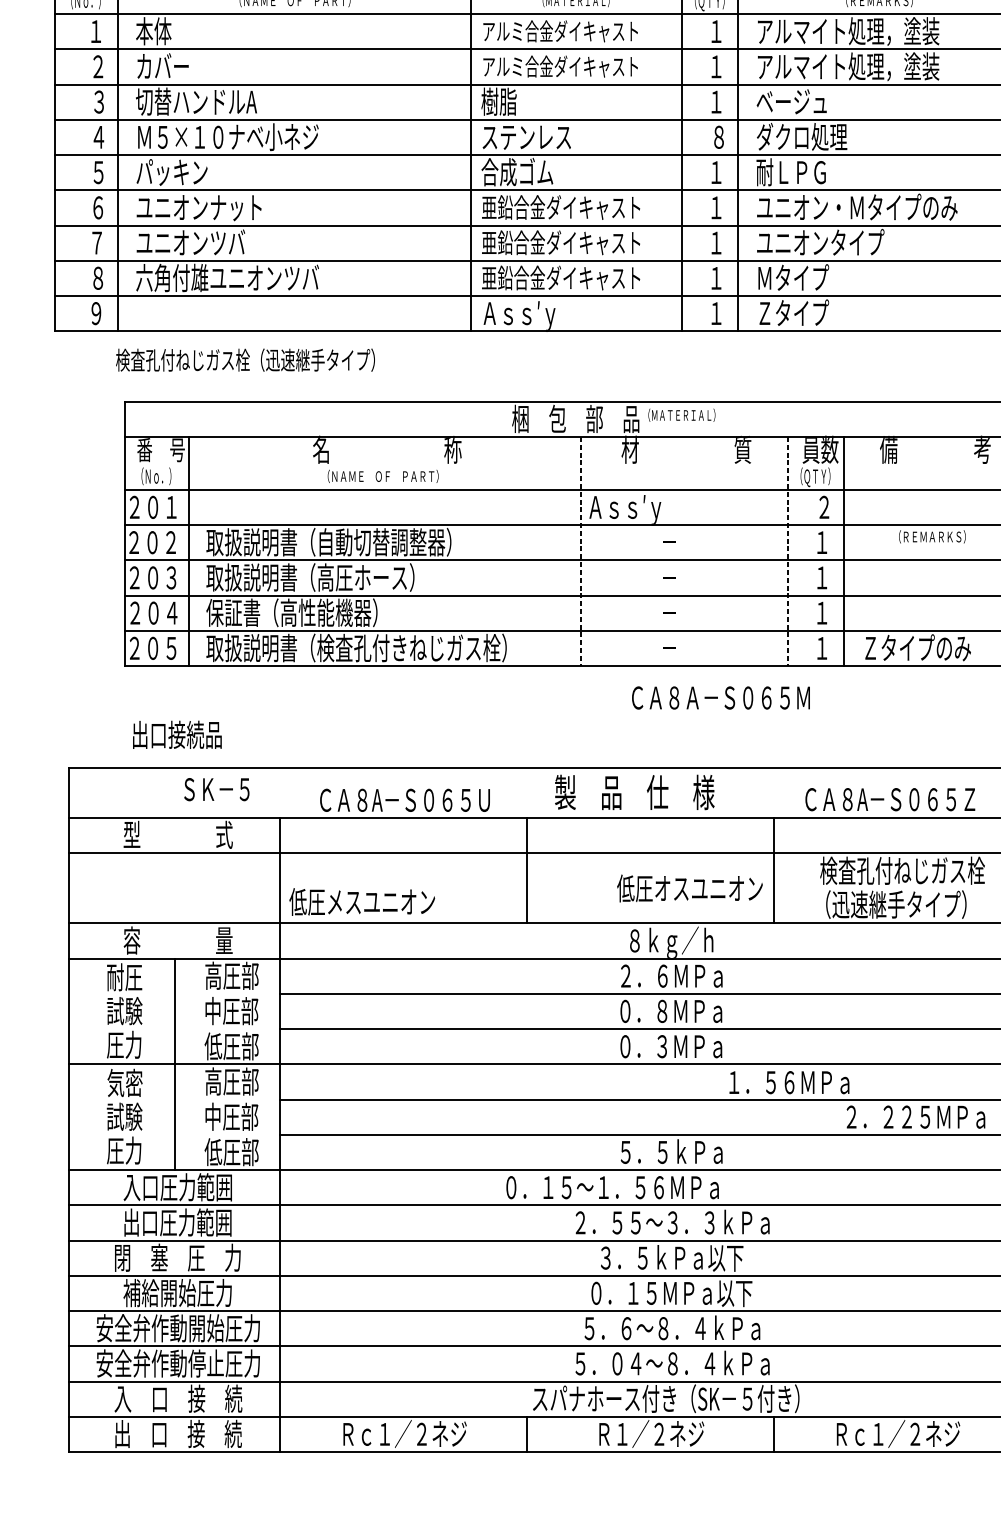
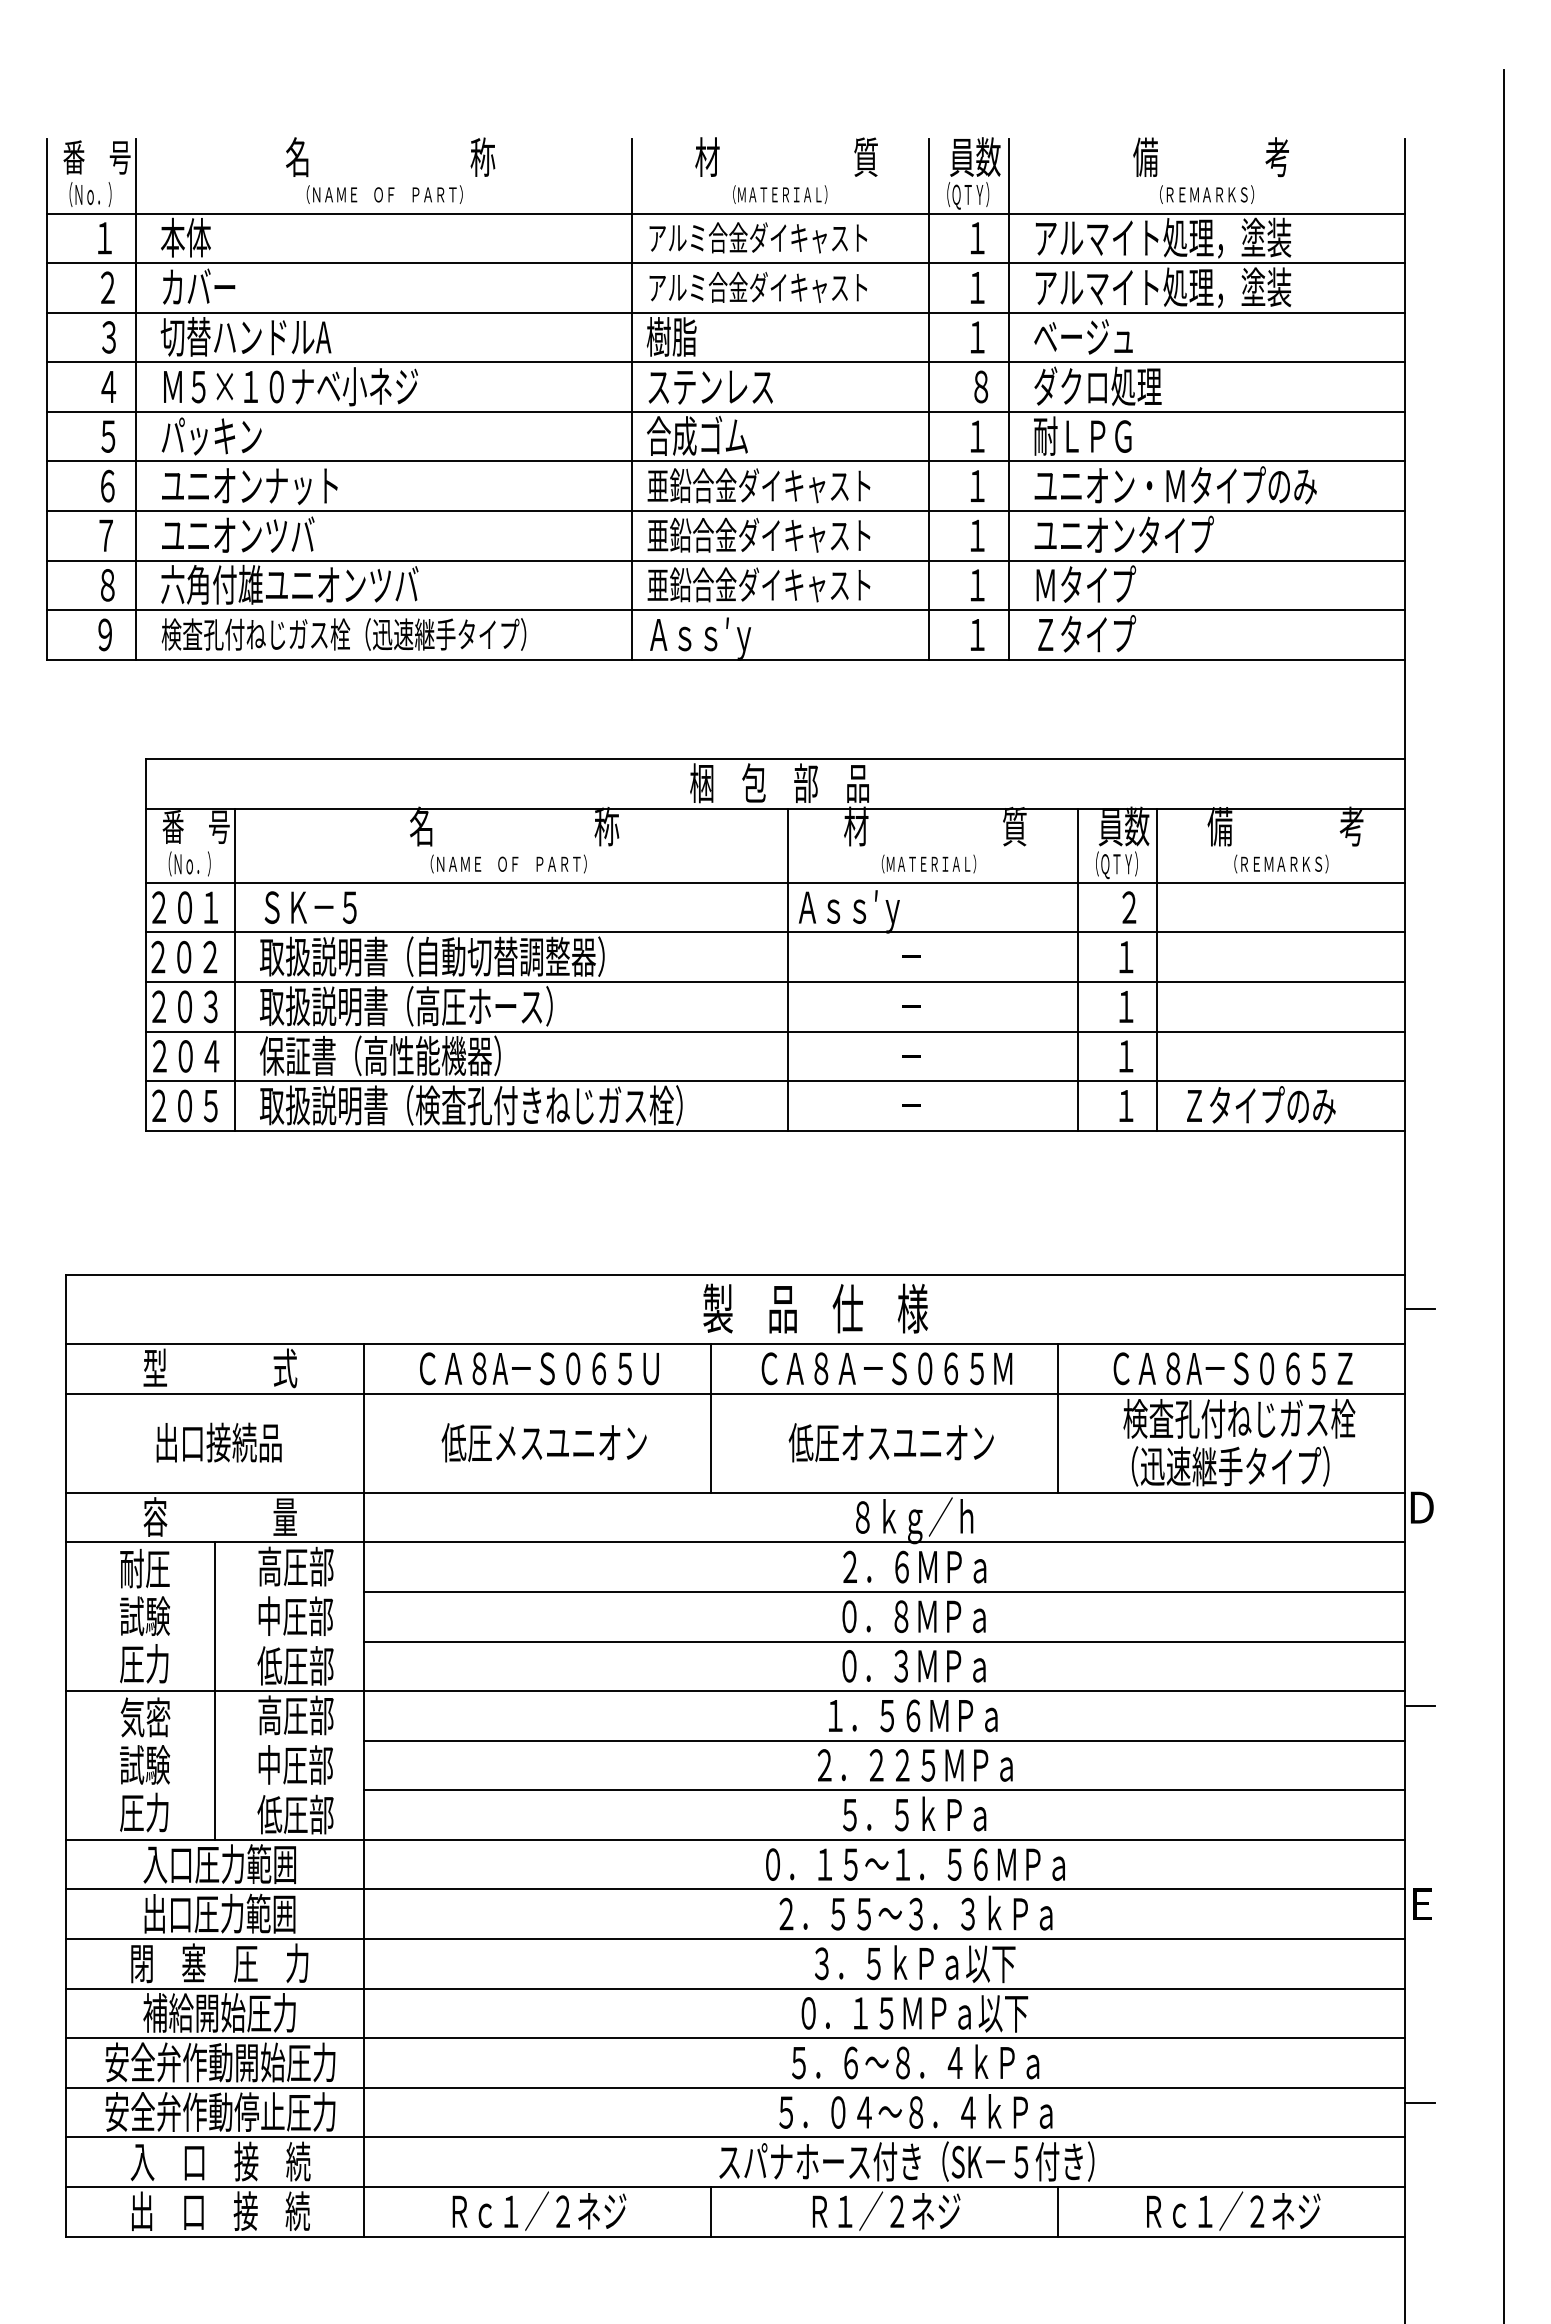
text: (245, 360) -> (343, 634), moved
text: (681, 414) -> (928, 863), moved
text: (932, 536) -> (1281, 863), moved
line: (581, 552) -> (787, 970), dashed -> solid
line: (787, 552) -> (1077, 970), dashed -> solid
text: (720, 697) -> (886, 1368), moved
text: (176, 734) -> (218, 1442), moved
text: (216, 789) -> (310, 907), moved
text: (634, 792) -> (815, 1308), moved
text: (889, 799) -> (1232, 1368), moved
text: (405, 800) -> (539, 1368), moved
text: (689, 888) -> (890, 1442), moved
text: (361, 901) -> (543, 1442), moved
text: (789, 1082) -> (913, 1715), moved
text: (915, 1117) -> (914, 1765), moved
text: (612, 1187) -> (915, 1864), moved

